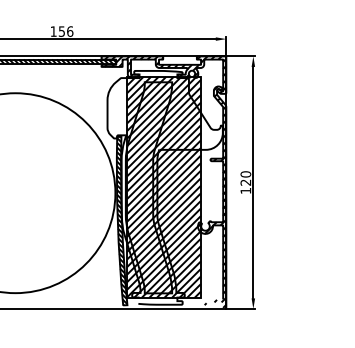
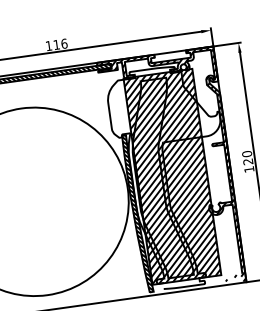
text: (61, 31) -> (56, 44), 156 -> 116

